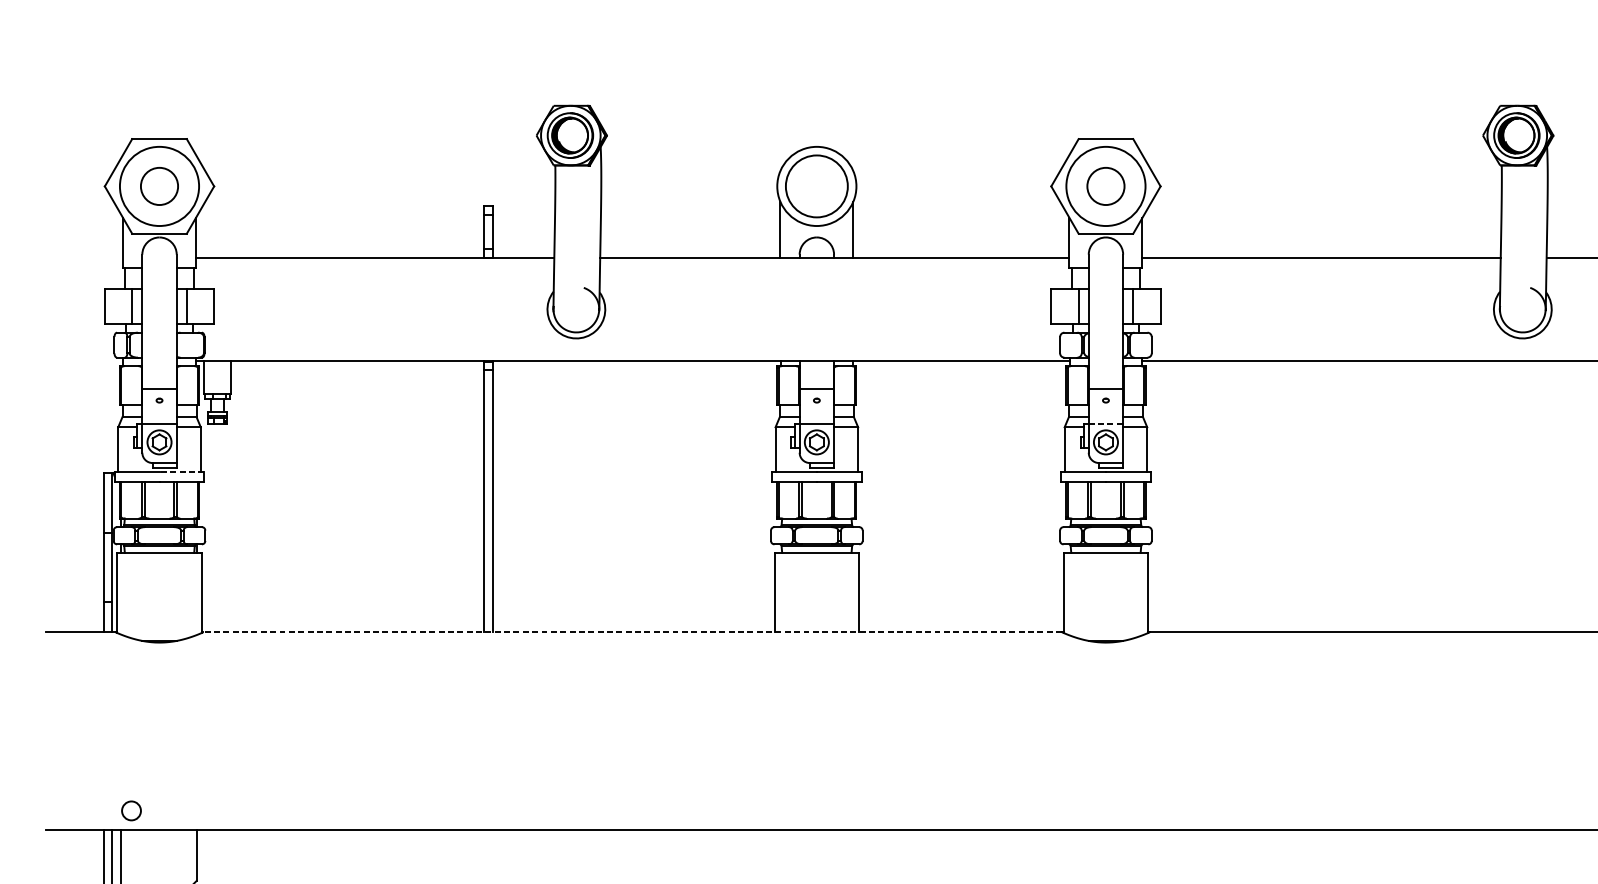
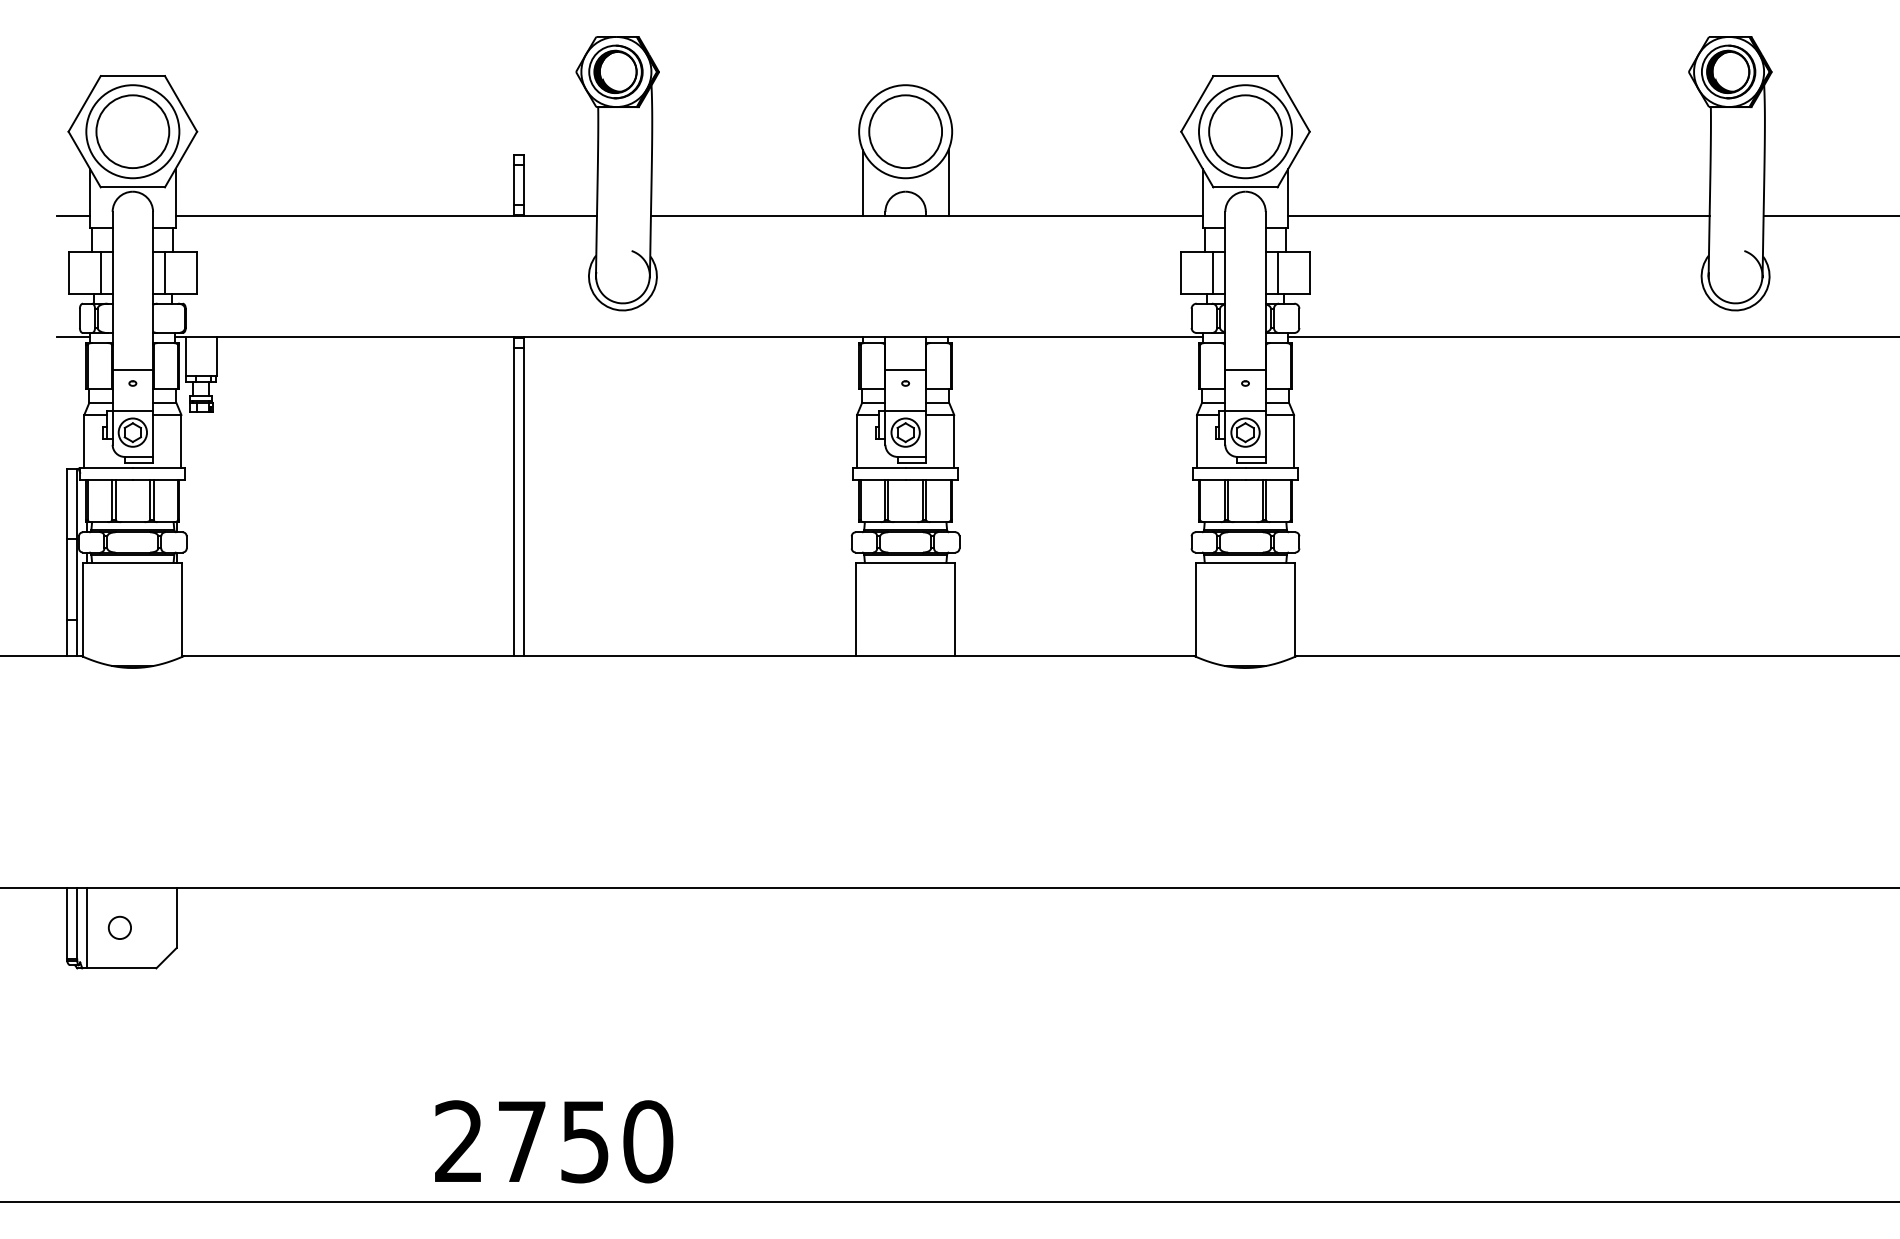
circle: (159, 186) -> (132, 131), size x1.67
circle: (1105, 186) -> (1245, 131), size x1.67
line: (109, 257) -> (73, 215), added
line: (109, 361) -> (73, 337), added
line: (1106, 424) -> (1246, 411), dashed -> solid
line: (181, 472) -> (158, 467), dashed -> solid
line: (633, 631) -> (689, 655), dashed -> solid
circle: (131, 810) -> (119, 927), moved

